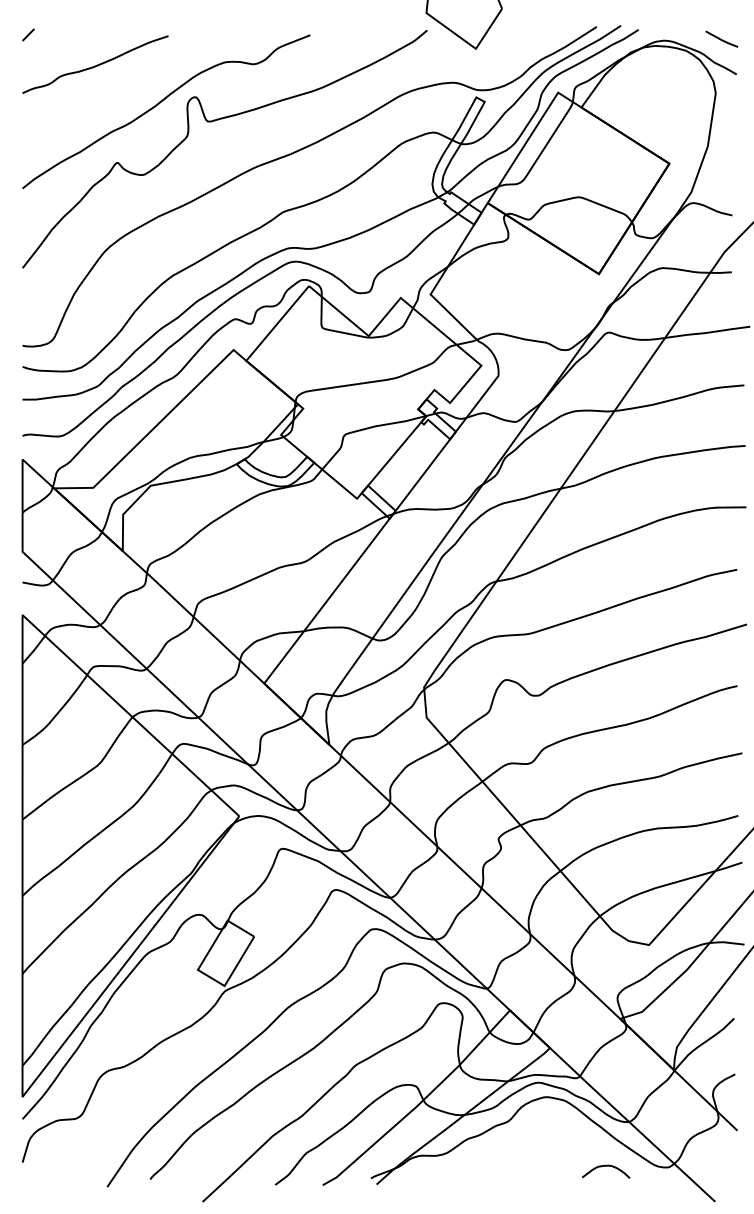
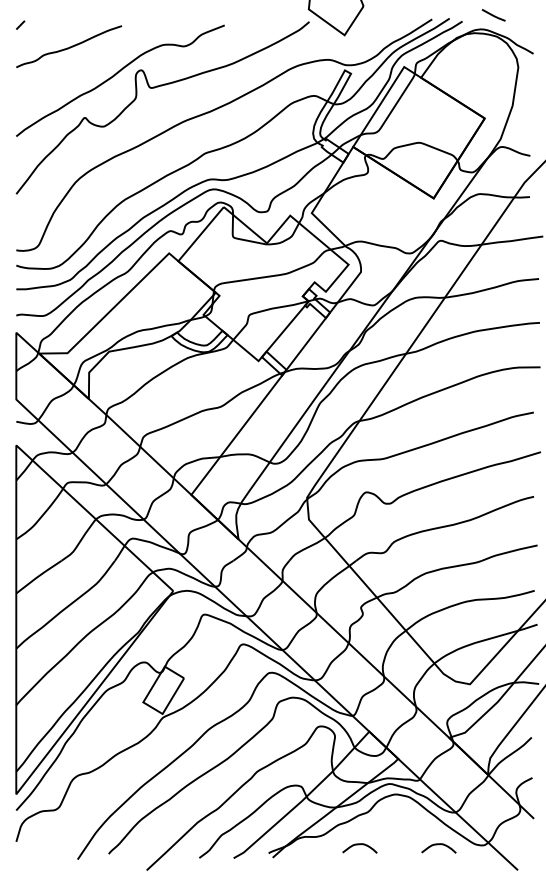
line: (721, 39) -> (493, 15), moved
curve: (496, 1167) -> (359, 845), added

